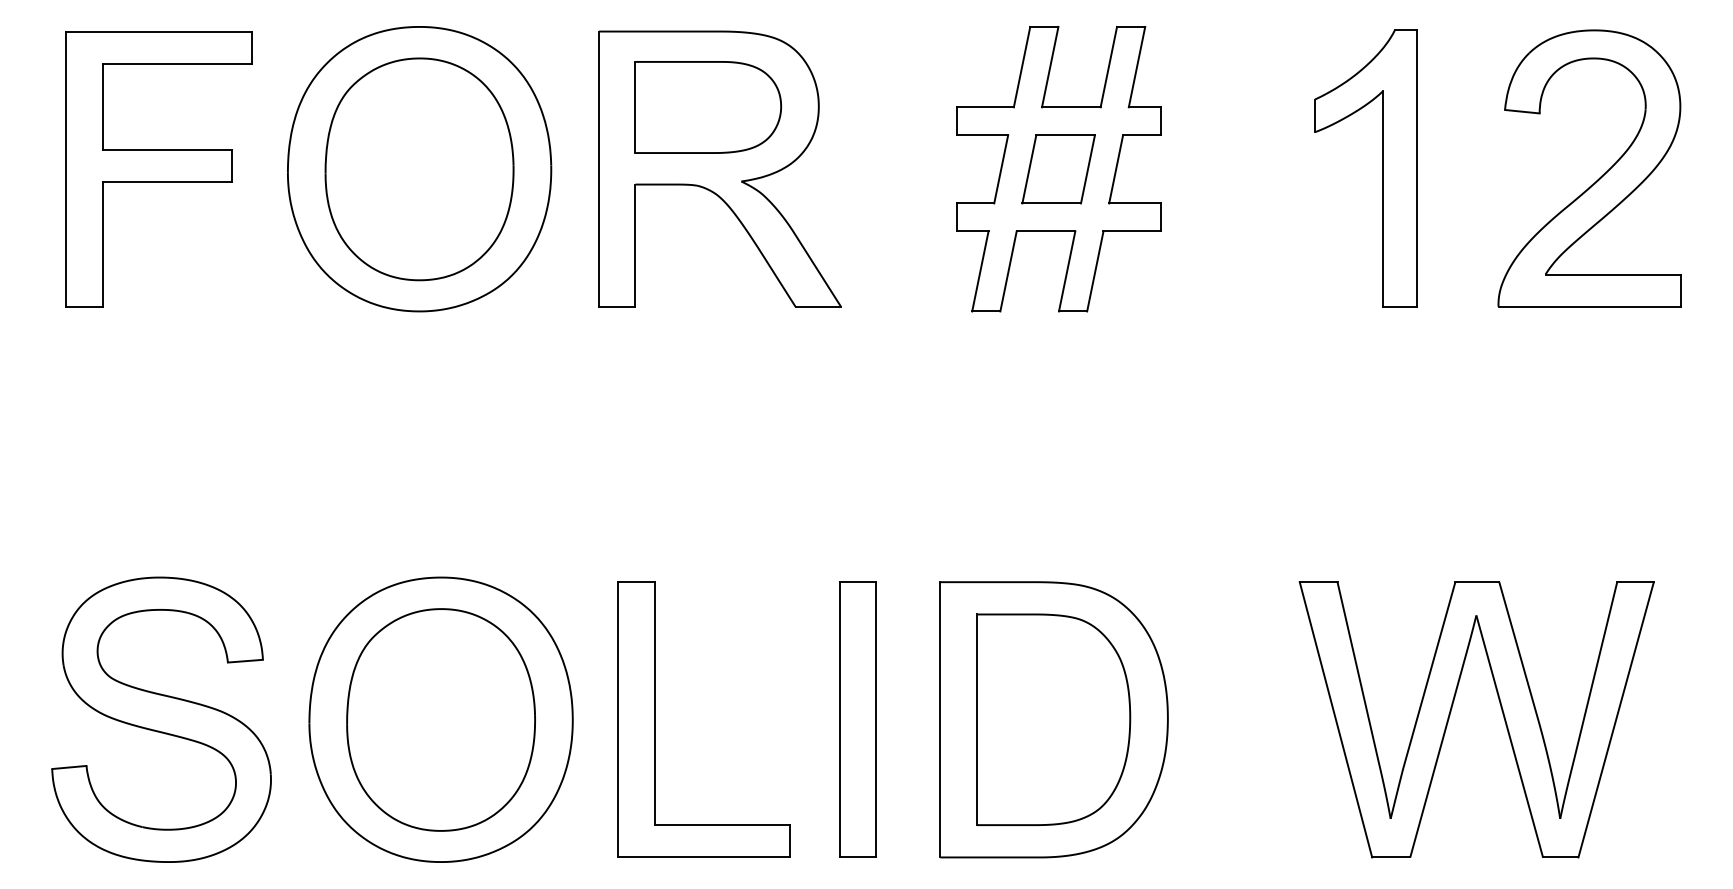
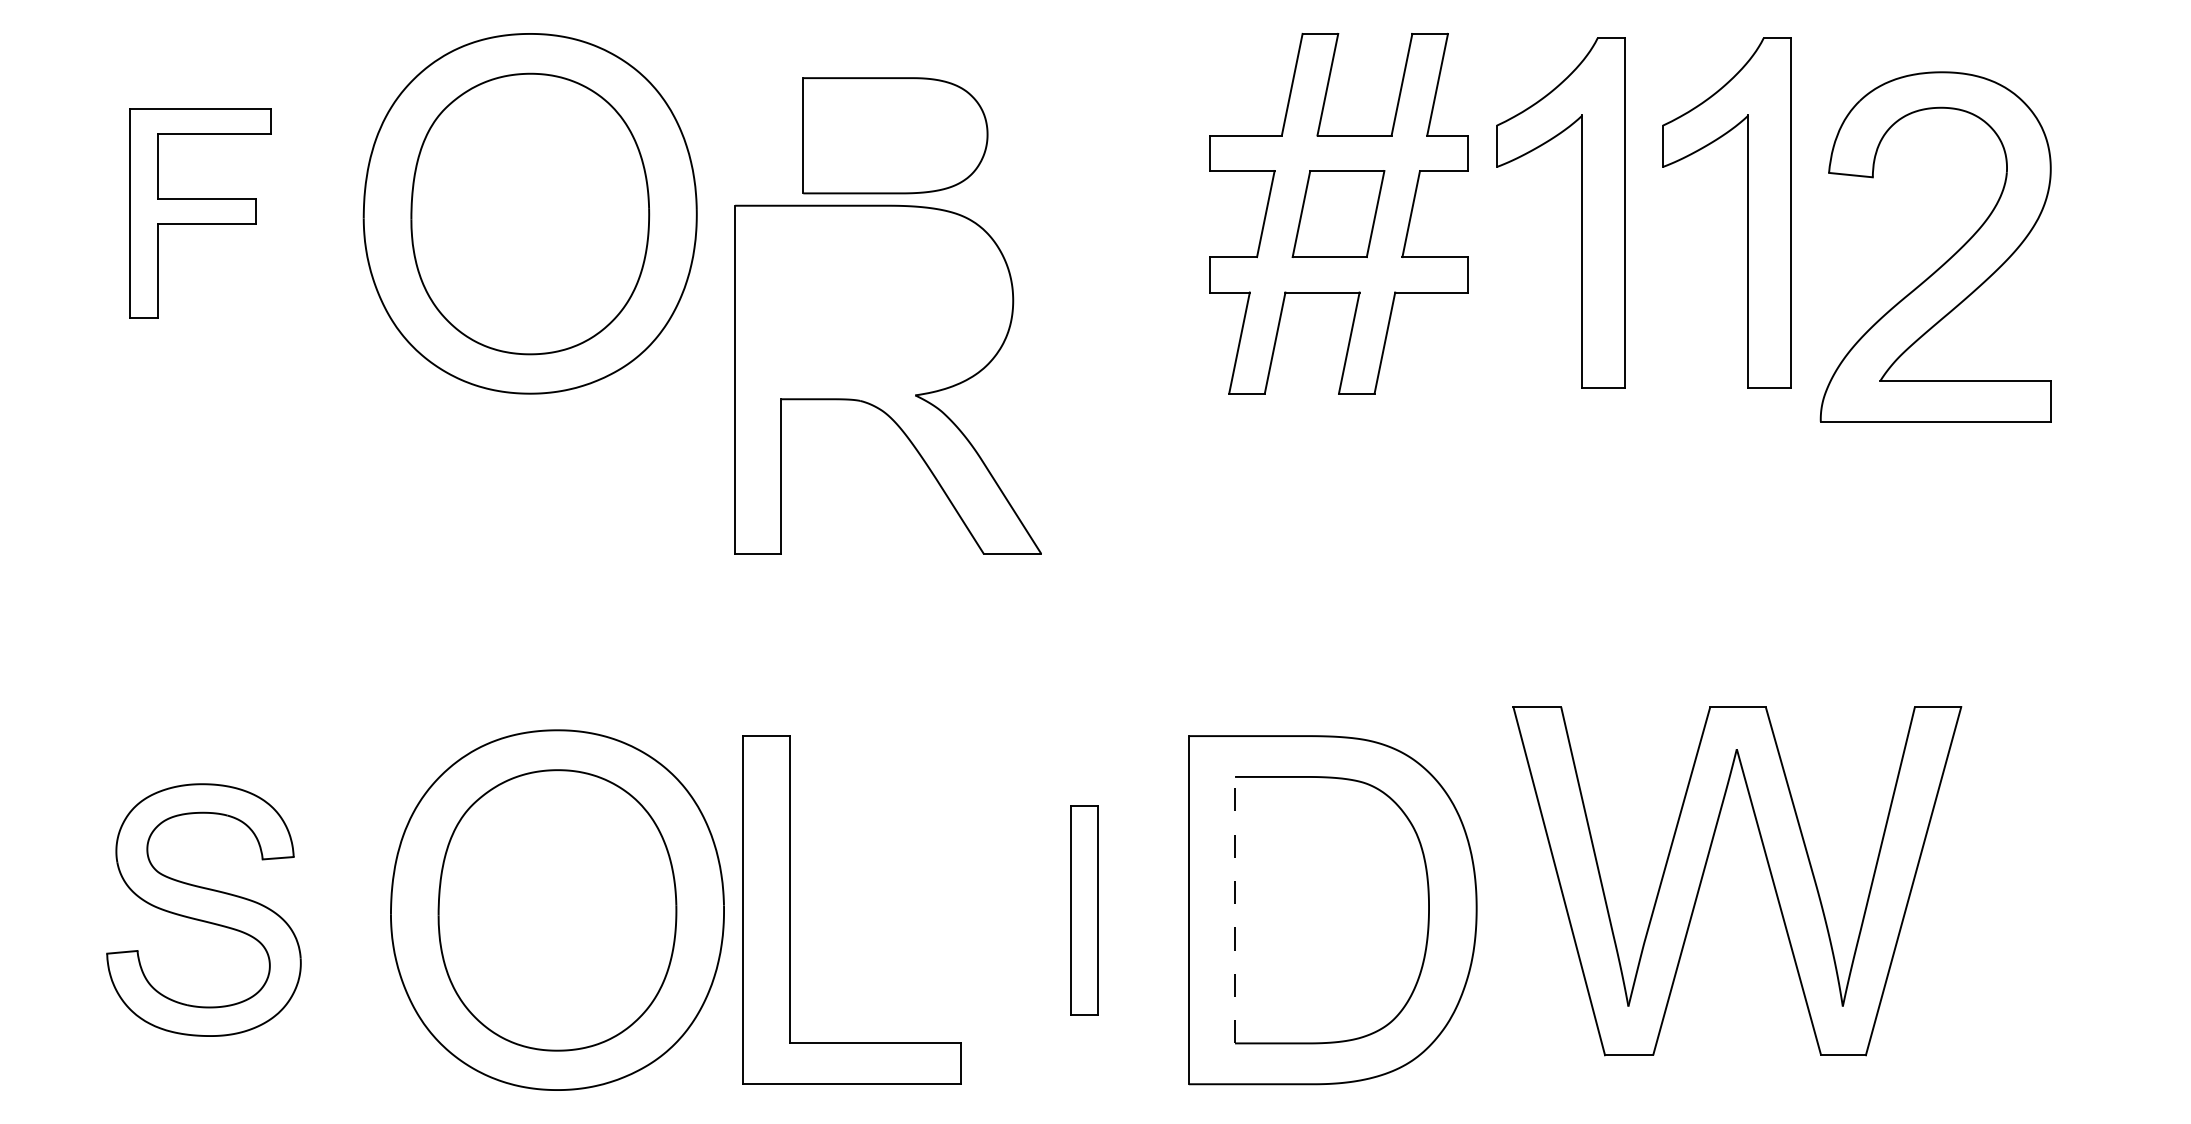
part: (158, 168) -> (200, 213), size x0.6
part: (719, 168) -> (887, 379), moved
part: (1250, 168) -> (1581, 212), added
part: (1599, 177) -> (1948, 258), moved
part: (1502, 712) -> (1769, 872), moved
part: (161, 719) -> (203, 909), size x0.7
part: (655, 719) -> (790, 909), moved
part: (857, 719) -> (1084, 909), size x0.6
line: (977, 719) -> (1235, 909), solid -> dashed

